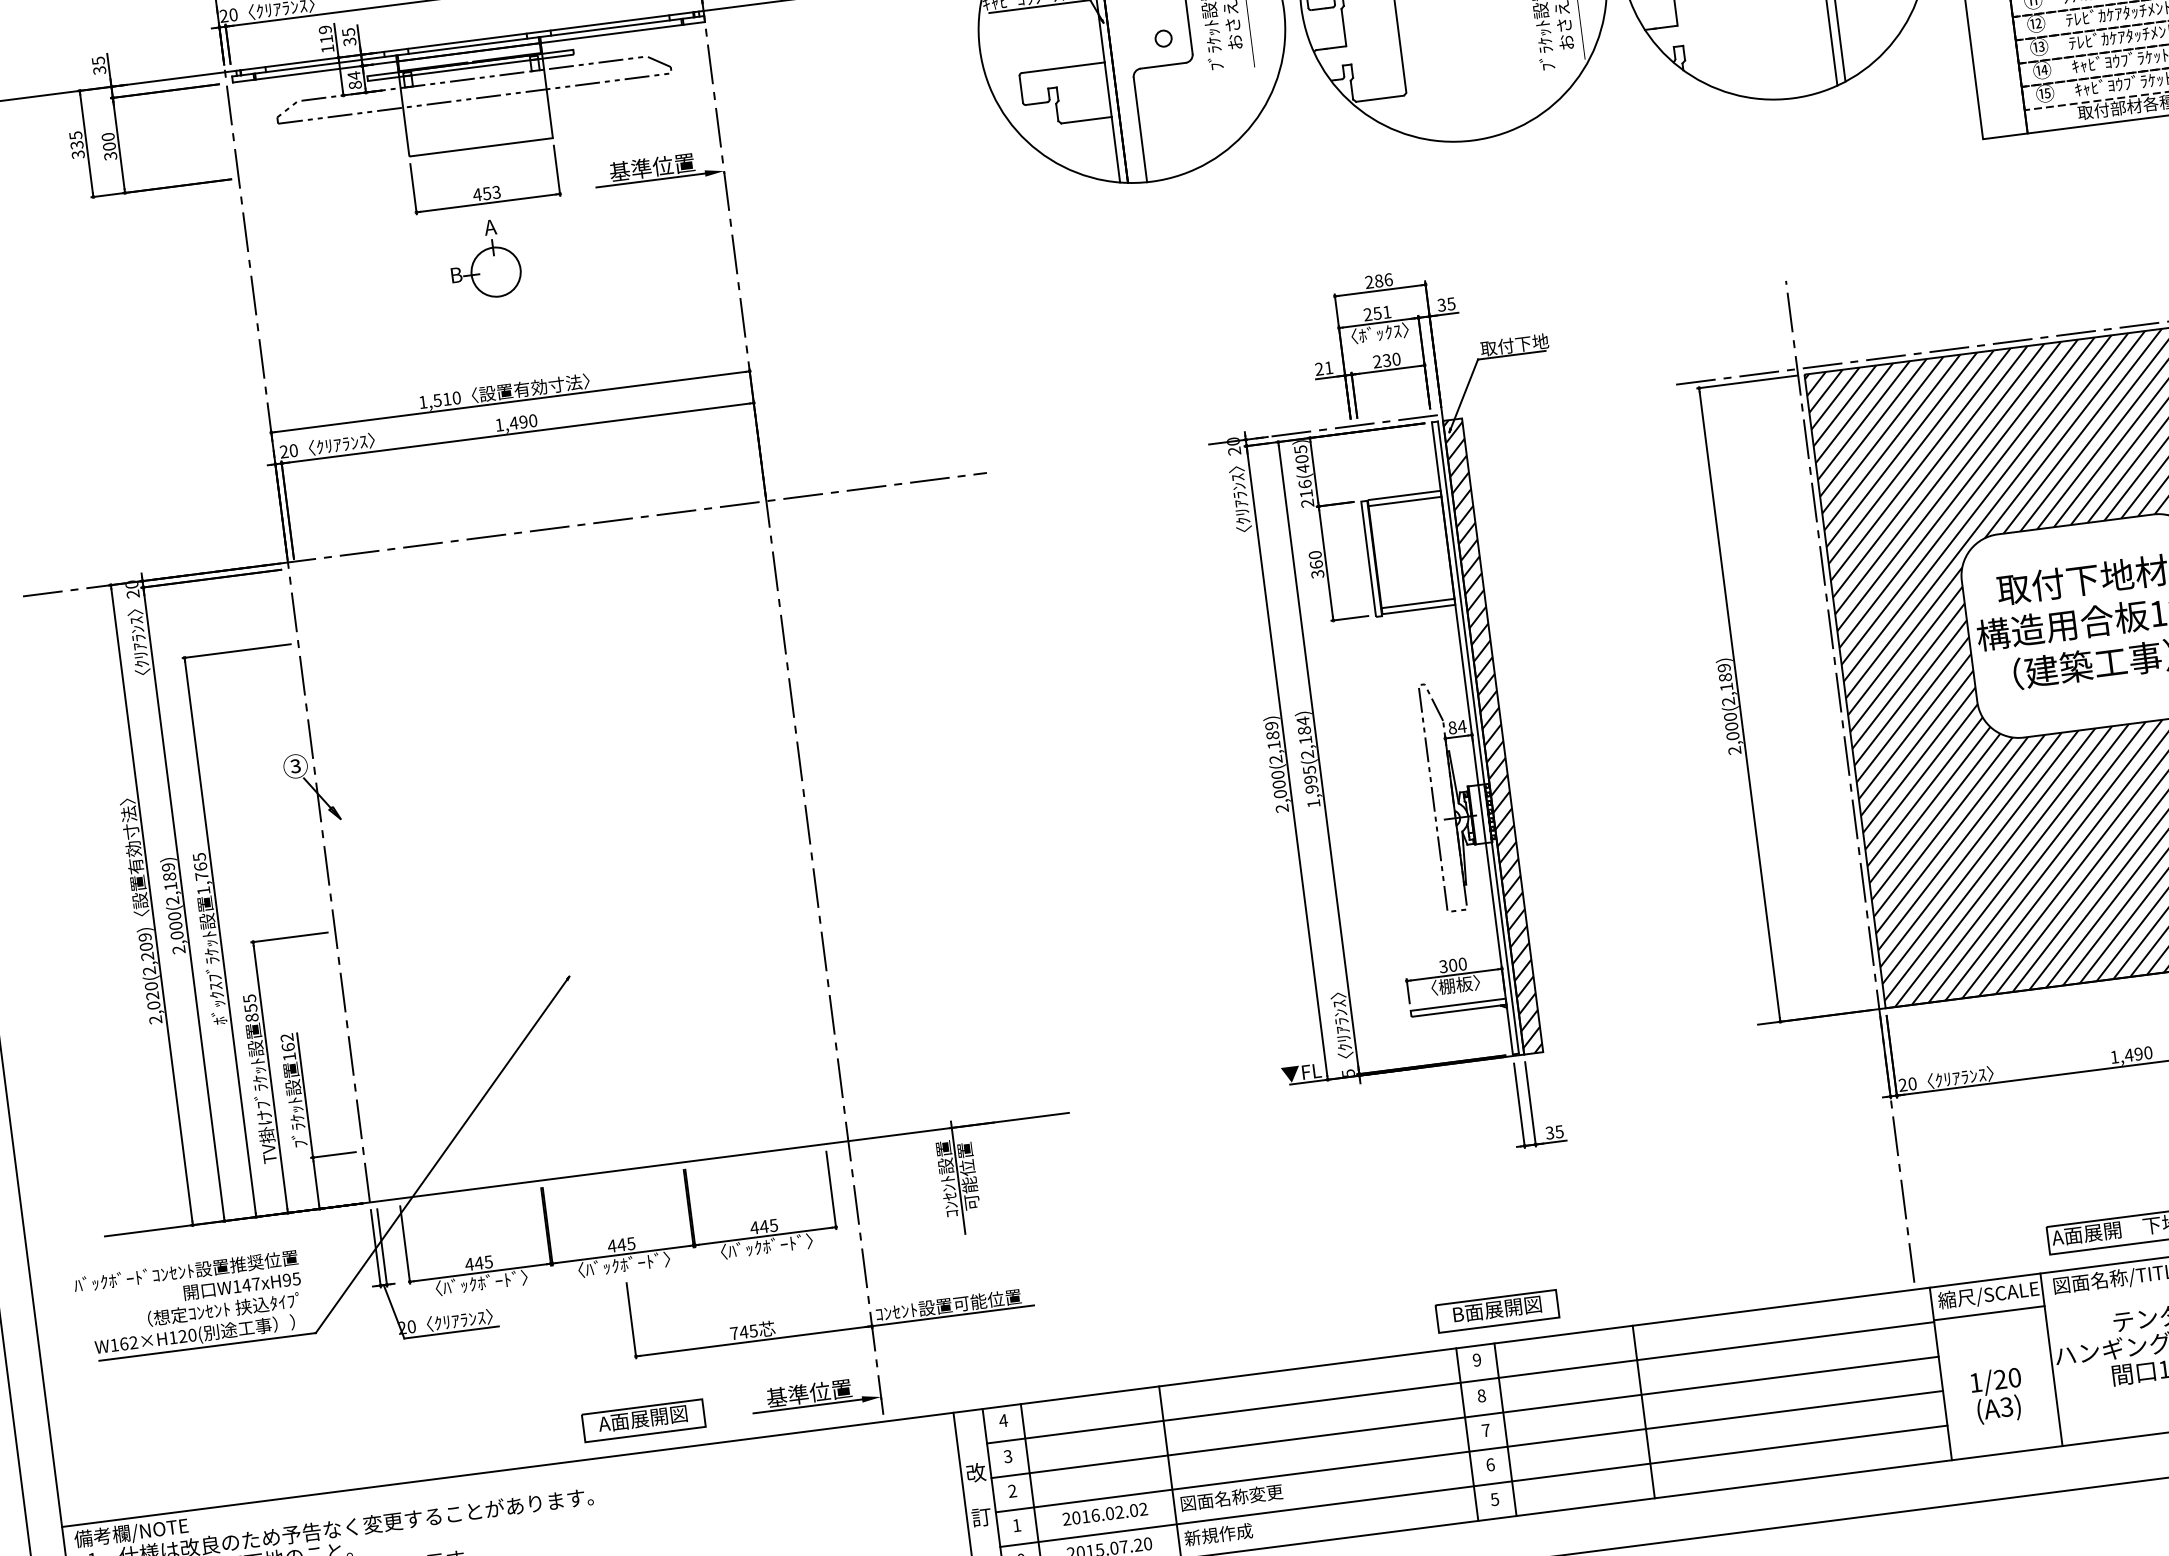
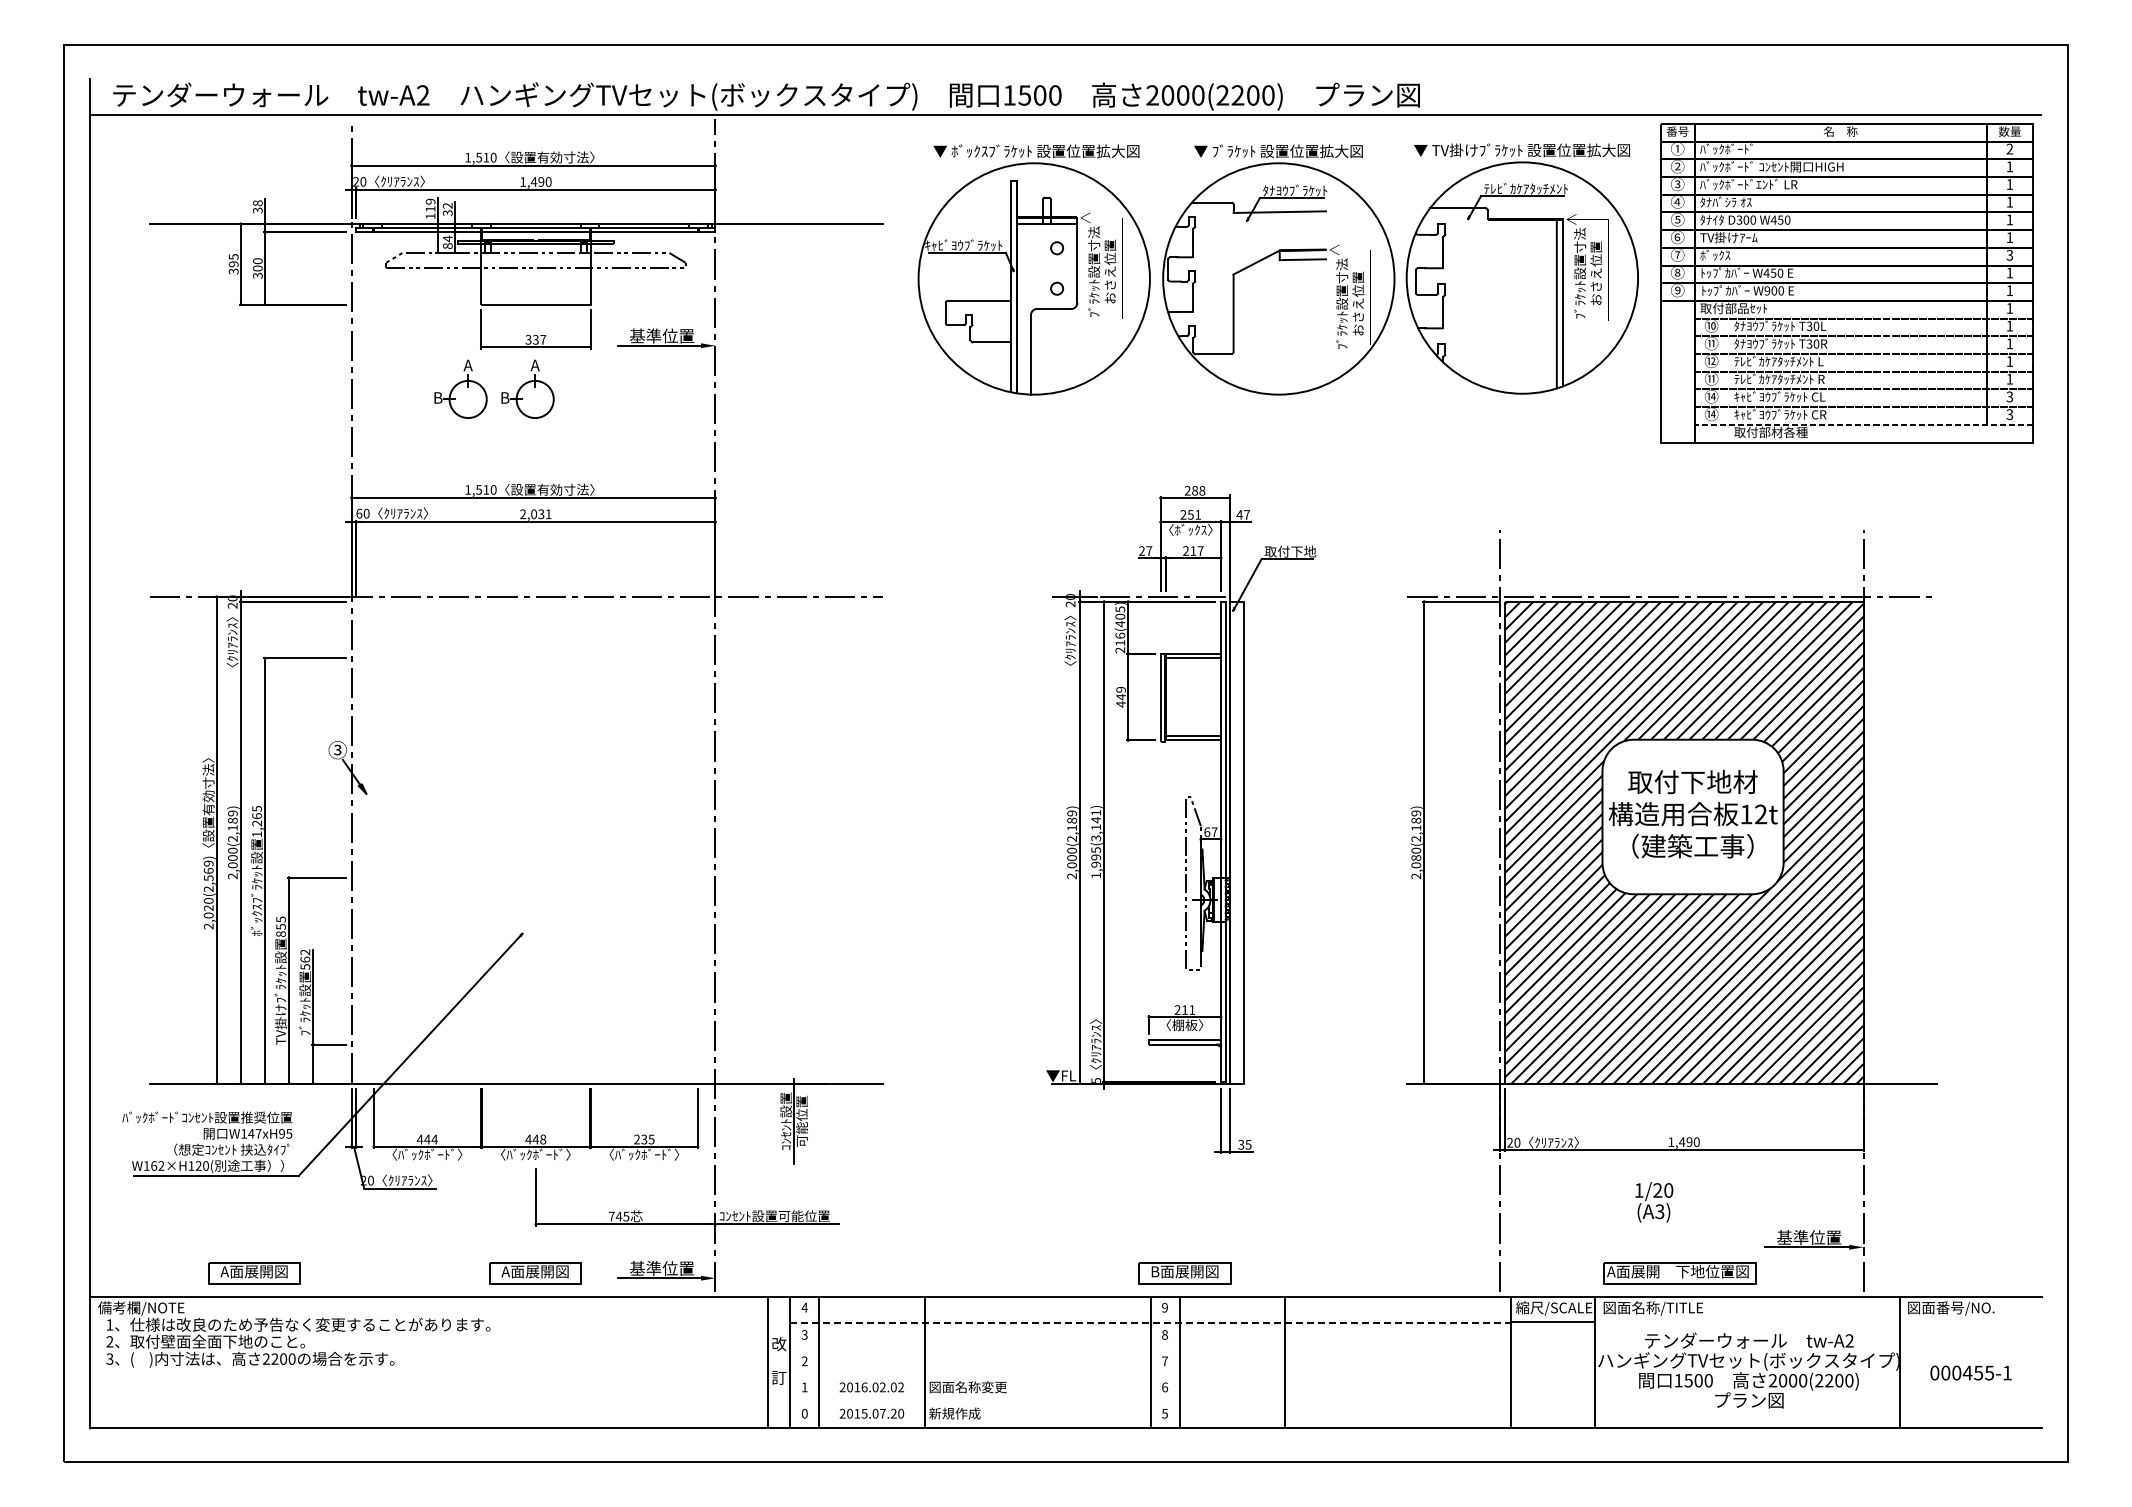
text: (348, 31) -> (447, 205), 35 -> 32
text: (2039, 46) -> (1711, 378), ⑬ -> ⑪
text: (98, 61) -> (257, 203), 35 -> 38
text: (2047, 93) -> (1713, 414), ⑮ -> ⑭
text: (76, 145) -> (233, 264), 335 -> 395
text: (486, 193) -> (535, 339), 453 -> 337
part: (396, 270) -> (460, 388), added
text: (1388, 279) -> (1202, 490), 286 -> 288
text: (1445, 304) -> (1242, 514), 35 -> 47
text: (1390, 359) -> (1196, 550), 230 -> 217
text: (1329, 367) -> (1149, 550), 21 -> 27
text: (515, 423) -> (535, 514), 1,490 -> 2,031
text: (284, 451) -> (359, 513), 20 -> 60
text: (1316, 563) -> (1121, 696), 360 -> 449
text: (1731, 725) -> (1416, 857), 2,000(2,189) -> 2,080(2,189)
text: (1456, 726) -> (1210, 831), 84 -> 67
hatch: (1492, 736) -> (1236, 842), removed
text: (1305, 737) -> (1096, 825), 1,995(2,184) -> 1,995(3,141)
text: (201, 876) -> (256, 823), 1,765 -> 1,265
text: (146, 951) -> (208, 874), 2,020(2,209) -> 2,020(2,569)
text: (1452, 964) -> (1184, 1009), 300 -> 211
text: (289, 1056) -> (305, 966), 162 -> 562
text: (759, 1227) -> (640, 1139), 445 -> 235
text: (631, 1243) -> (543, 1139), 445 -> 448
text: (488, 1261) -> (434, 1139), 445 -> 444
line: (1461, 1383) -> (1151, 1323), solid -> dashed
text: (1998, 1395) -> (1654, 1202), moved
line: (1465, 1417) -> (1150, 1349), removed
line: (1469, 1451) -> (1150, 1375), removed
part: (274, 1468) -> (254, 1273), added
line: (1473, 1485) -> (1150, 1401), removed

